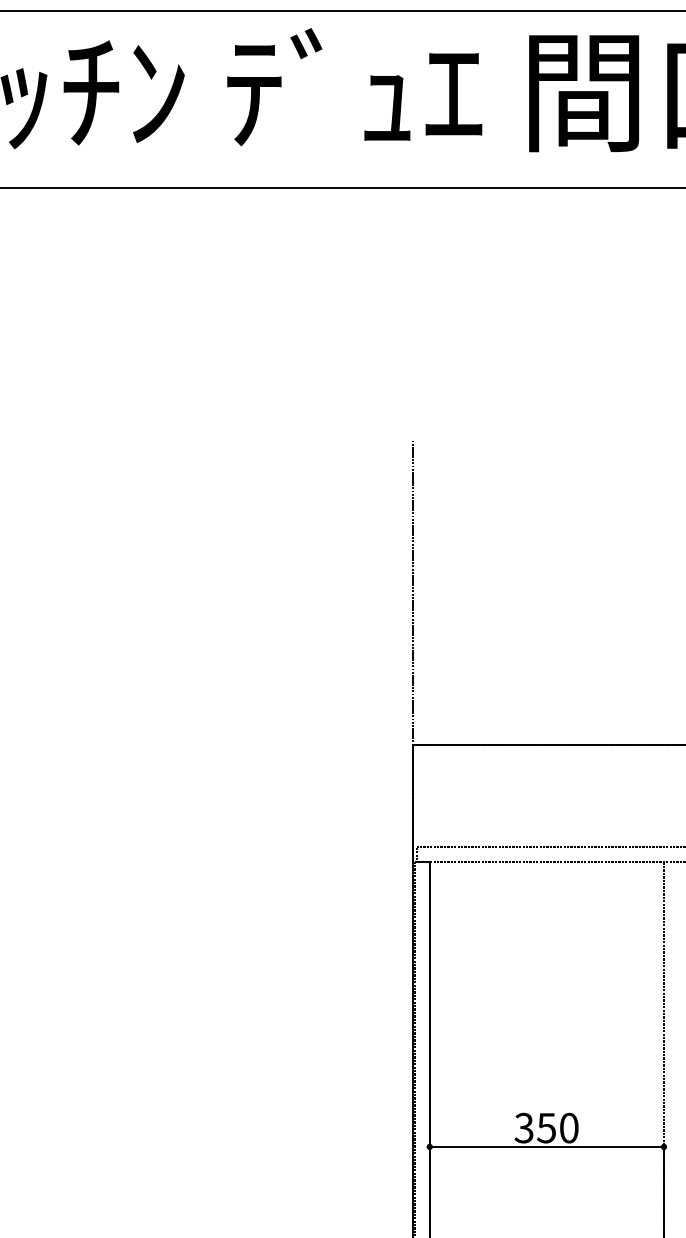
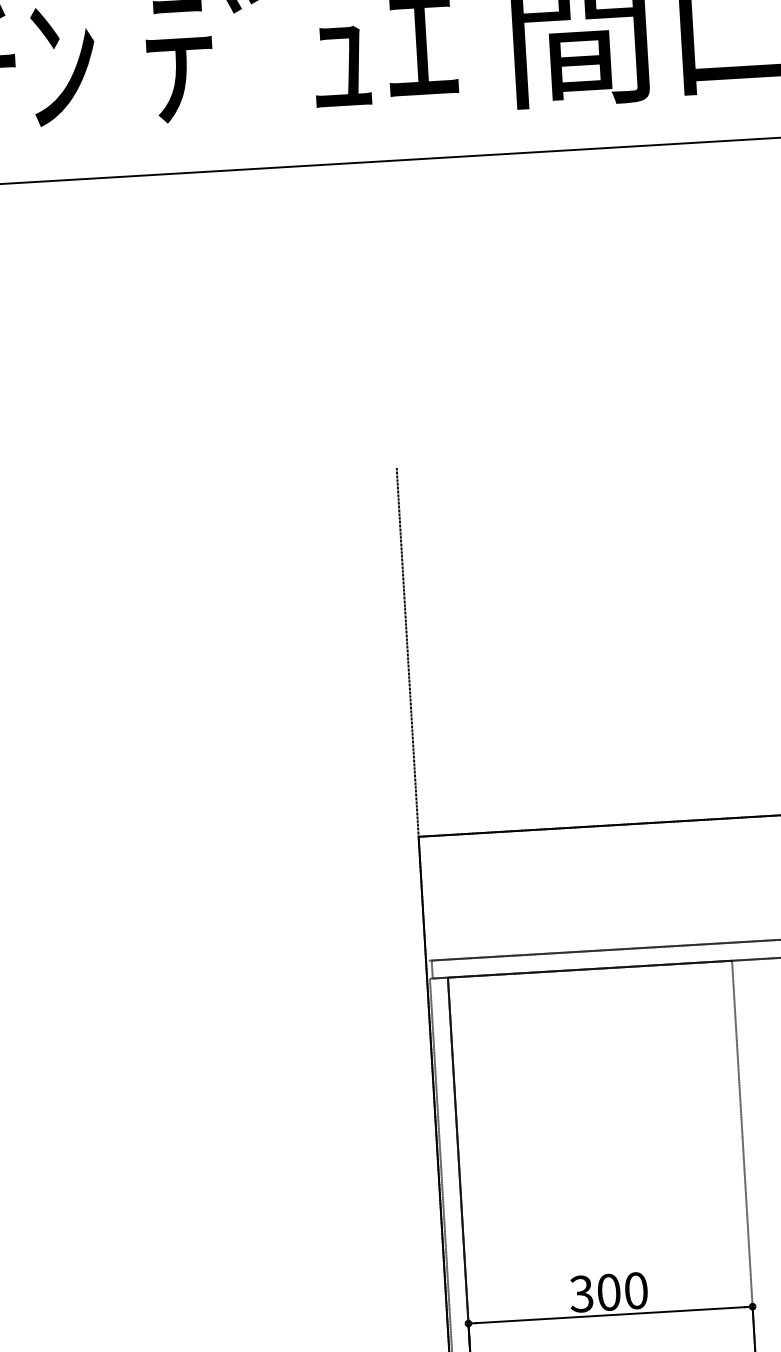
text: (546, 1127) -> (608, 1291), 350 -> 300

